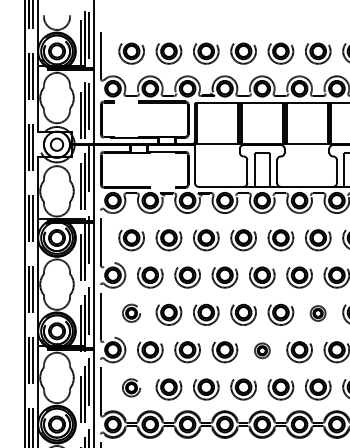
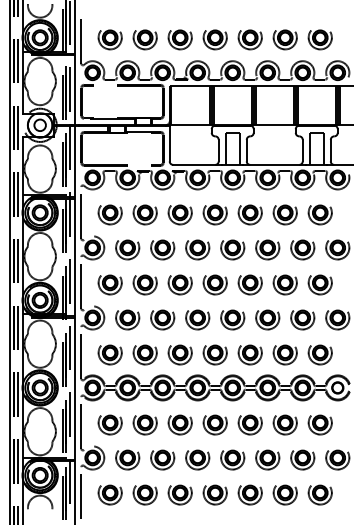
part: (130, 314) -> (109, 284), size x1.43
part: (317, 314) -> (284, 284), size x1.67
part: (262, 351) -> (232, 319), size x1.67
part: (130, 388) -> (109, 354), size x1.43

